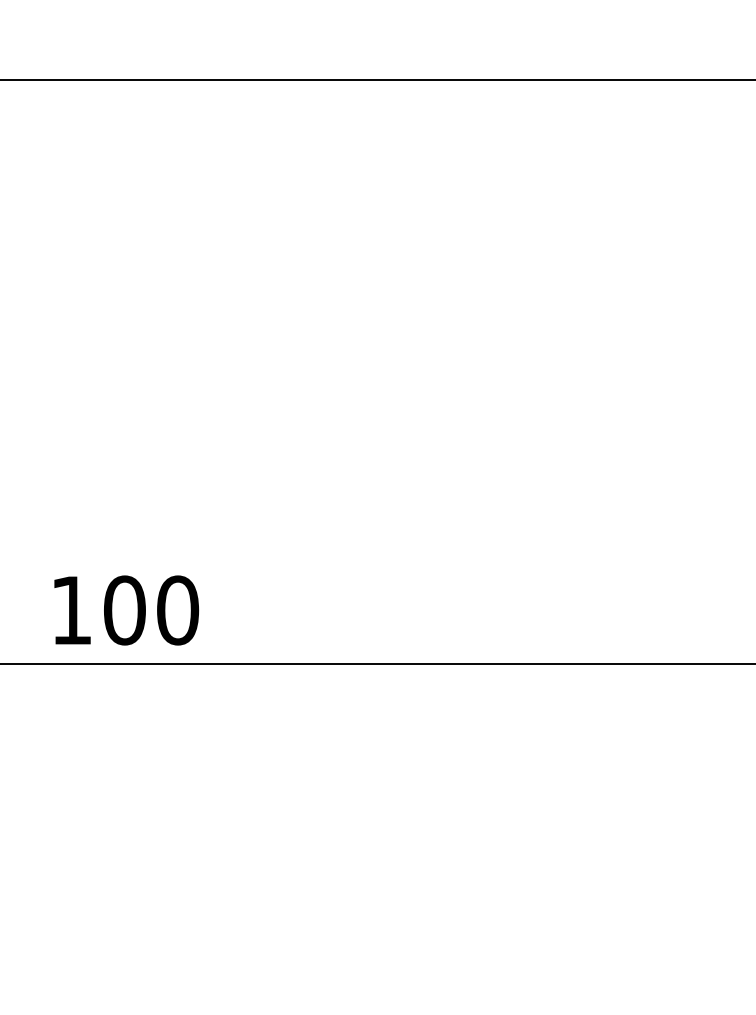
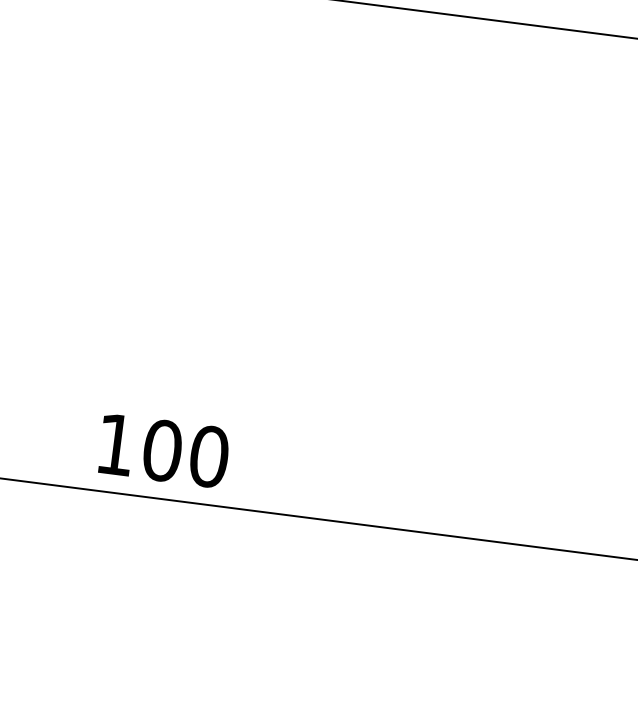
text: (126, 610) -> (164, 450), moved

